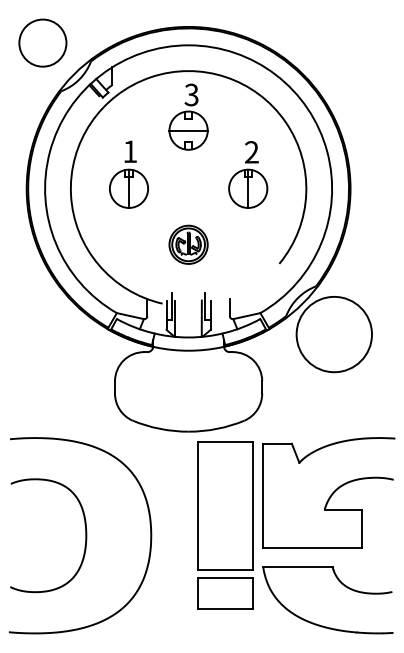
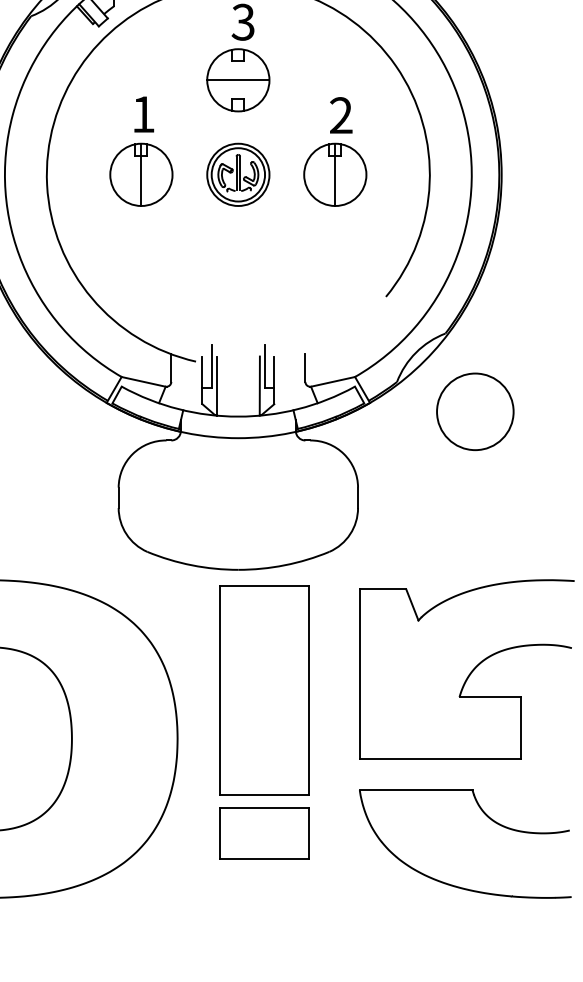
part: (188, 244) -> (238, 174), moved
circle: (333, 334) -> (473, 411), size x0.62
part: (225, 525) -> (264, 722), moved

